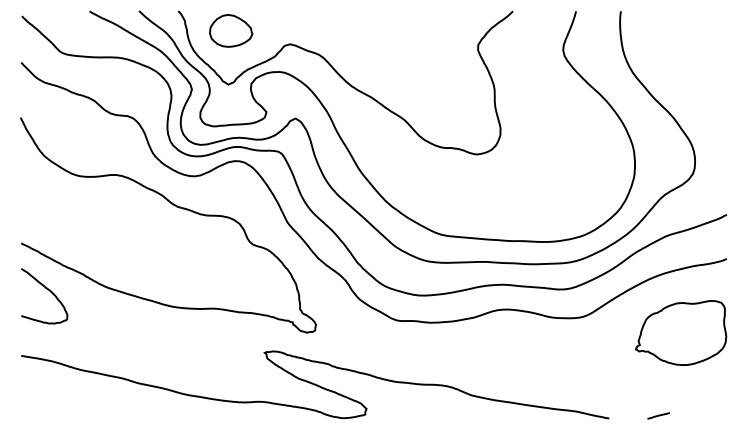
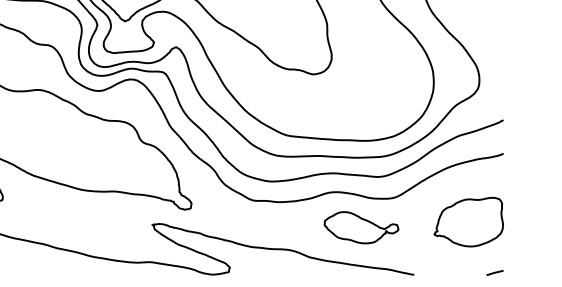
part: (681, 332) -> (469, 221), moved
part: (539, 356) -> (361, 227), added
line: (658, 415) -> (494, 272), moved

